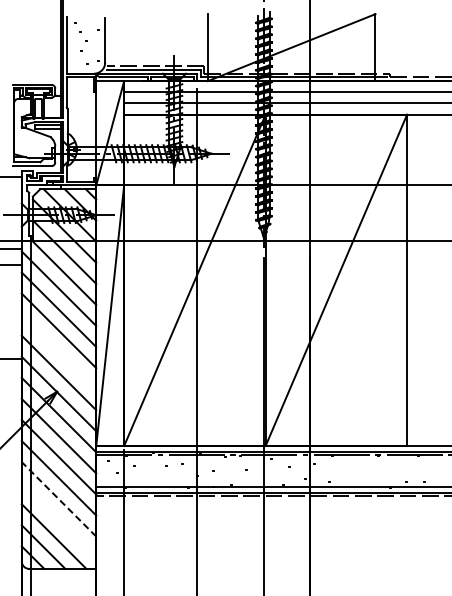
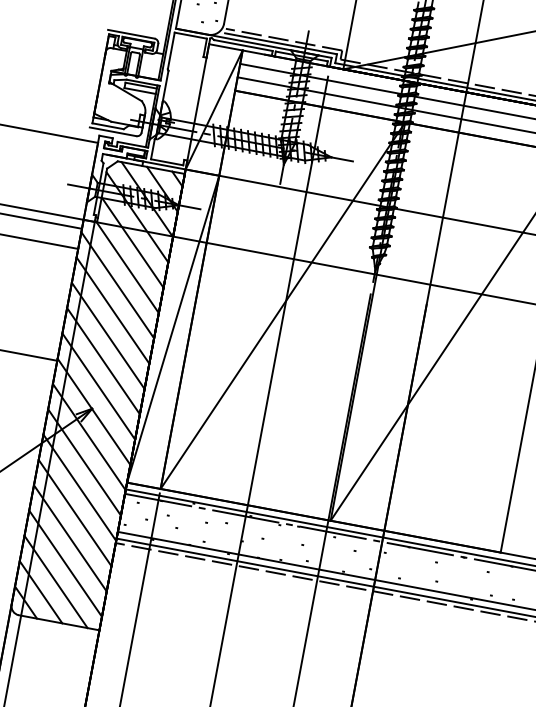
line: (58, 351) -> (102, 360), added
line: (59, 499) -> (70, 538), dashed -> solid
line: (58, 520) -> (64, 563), added

